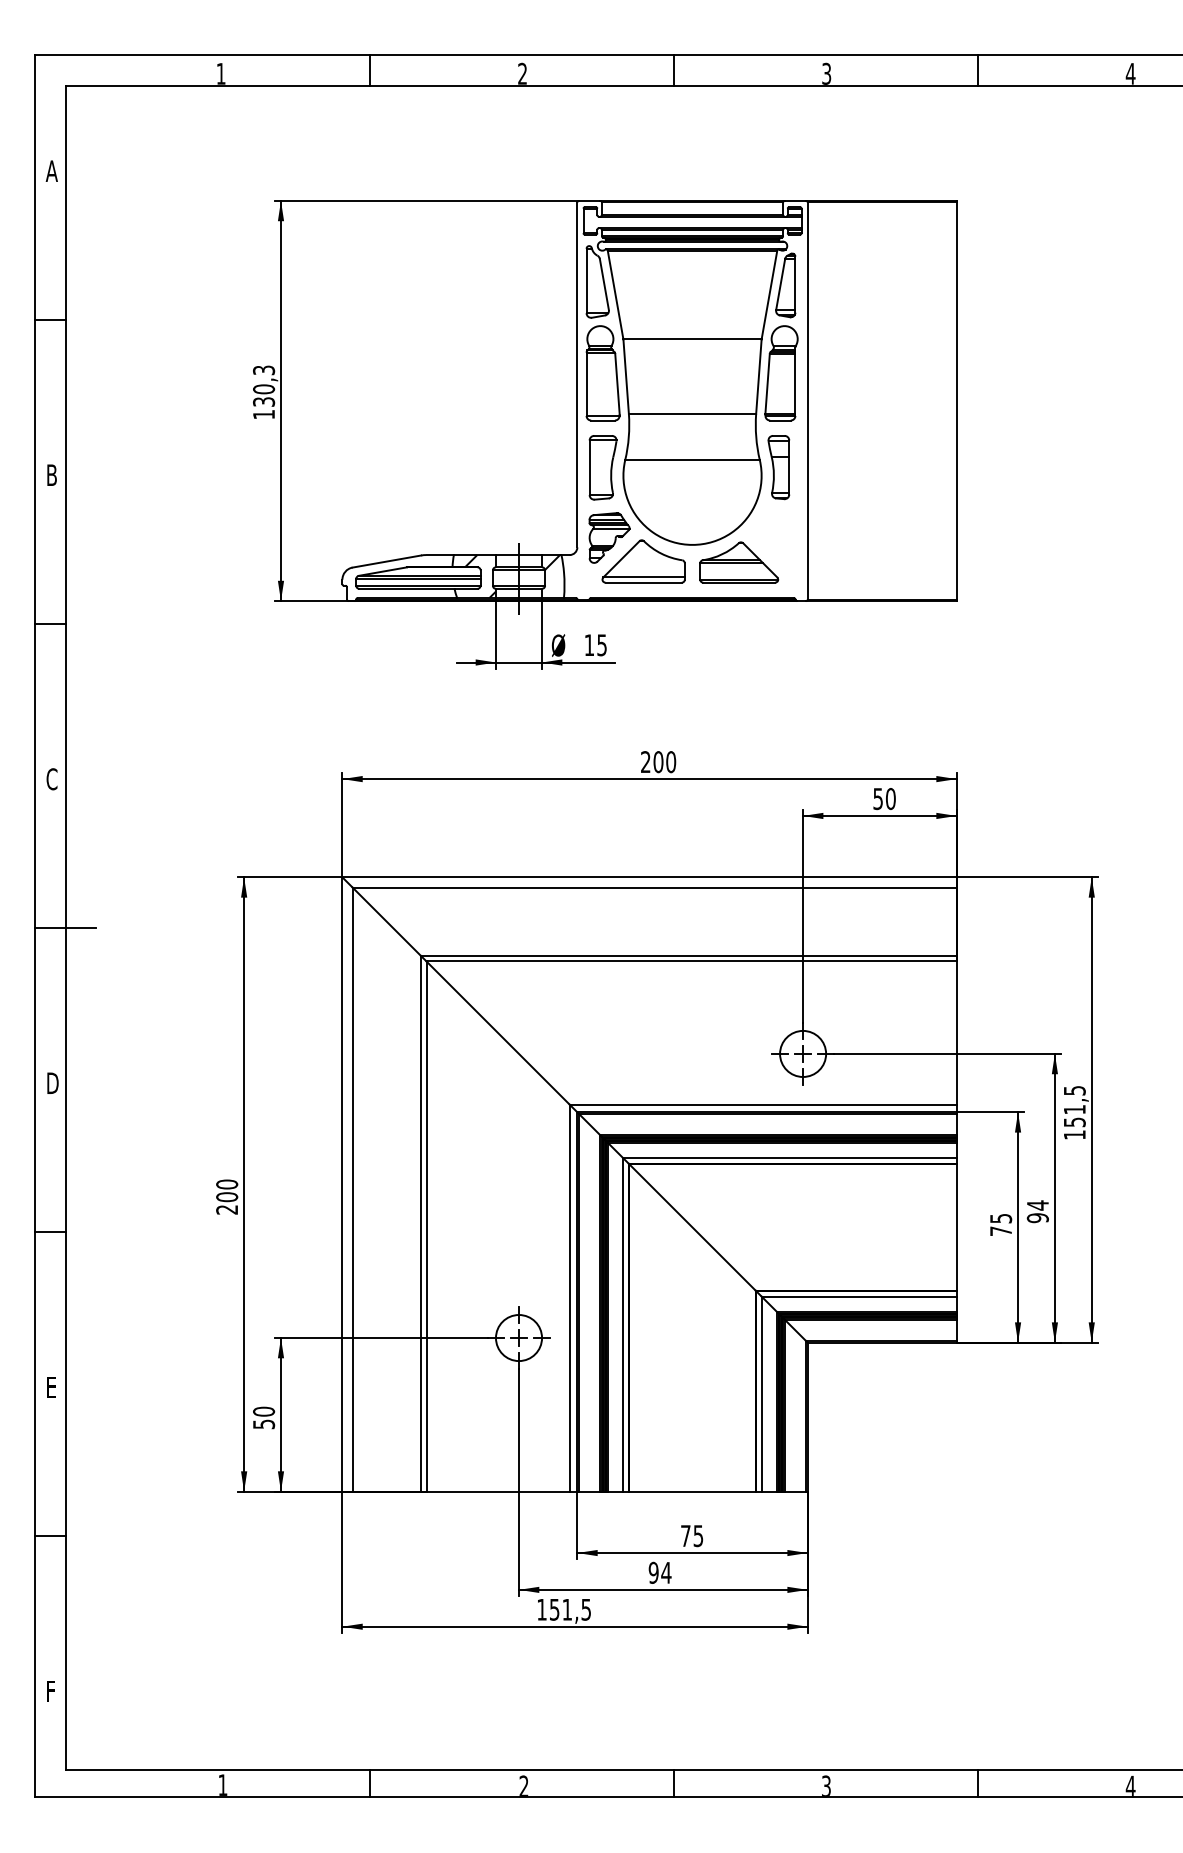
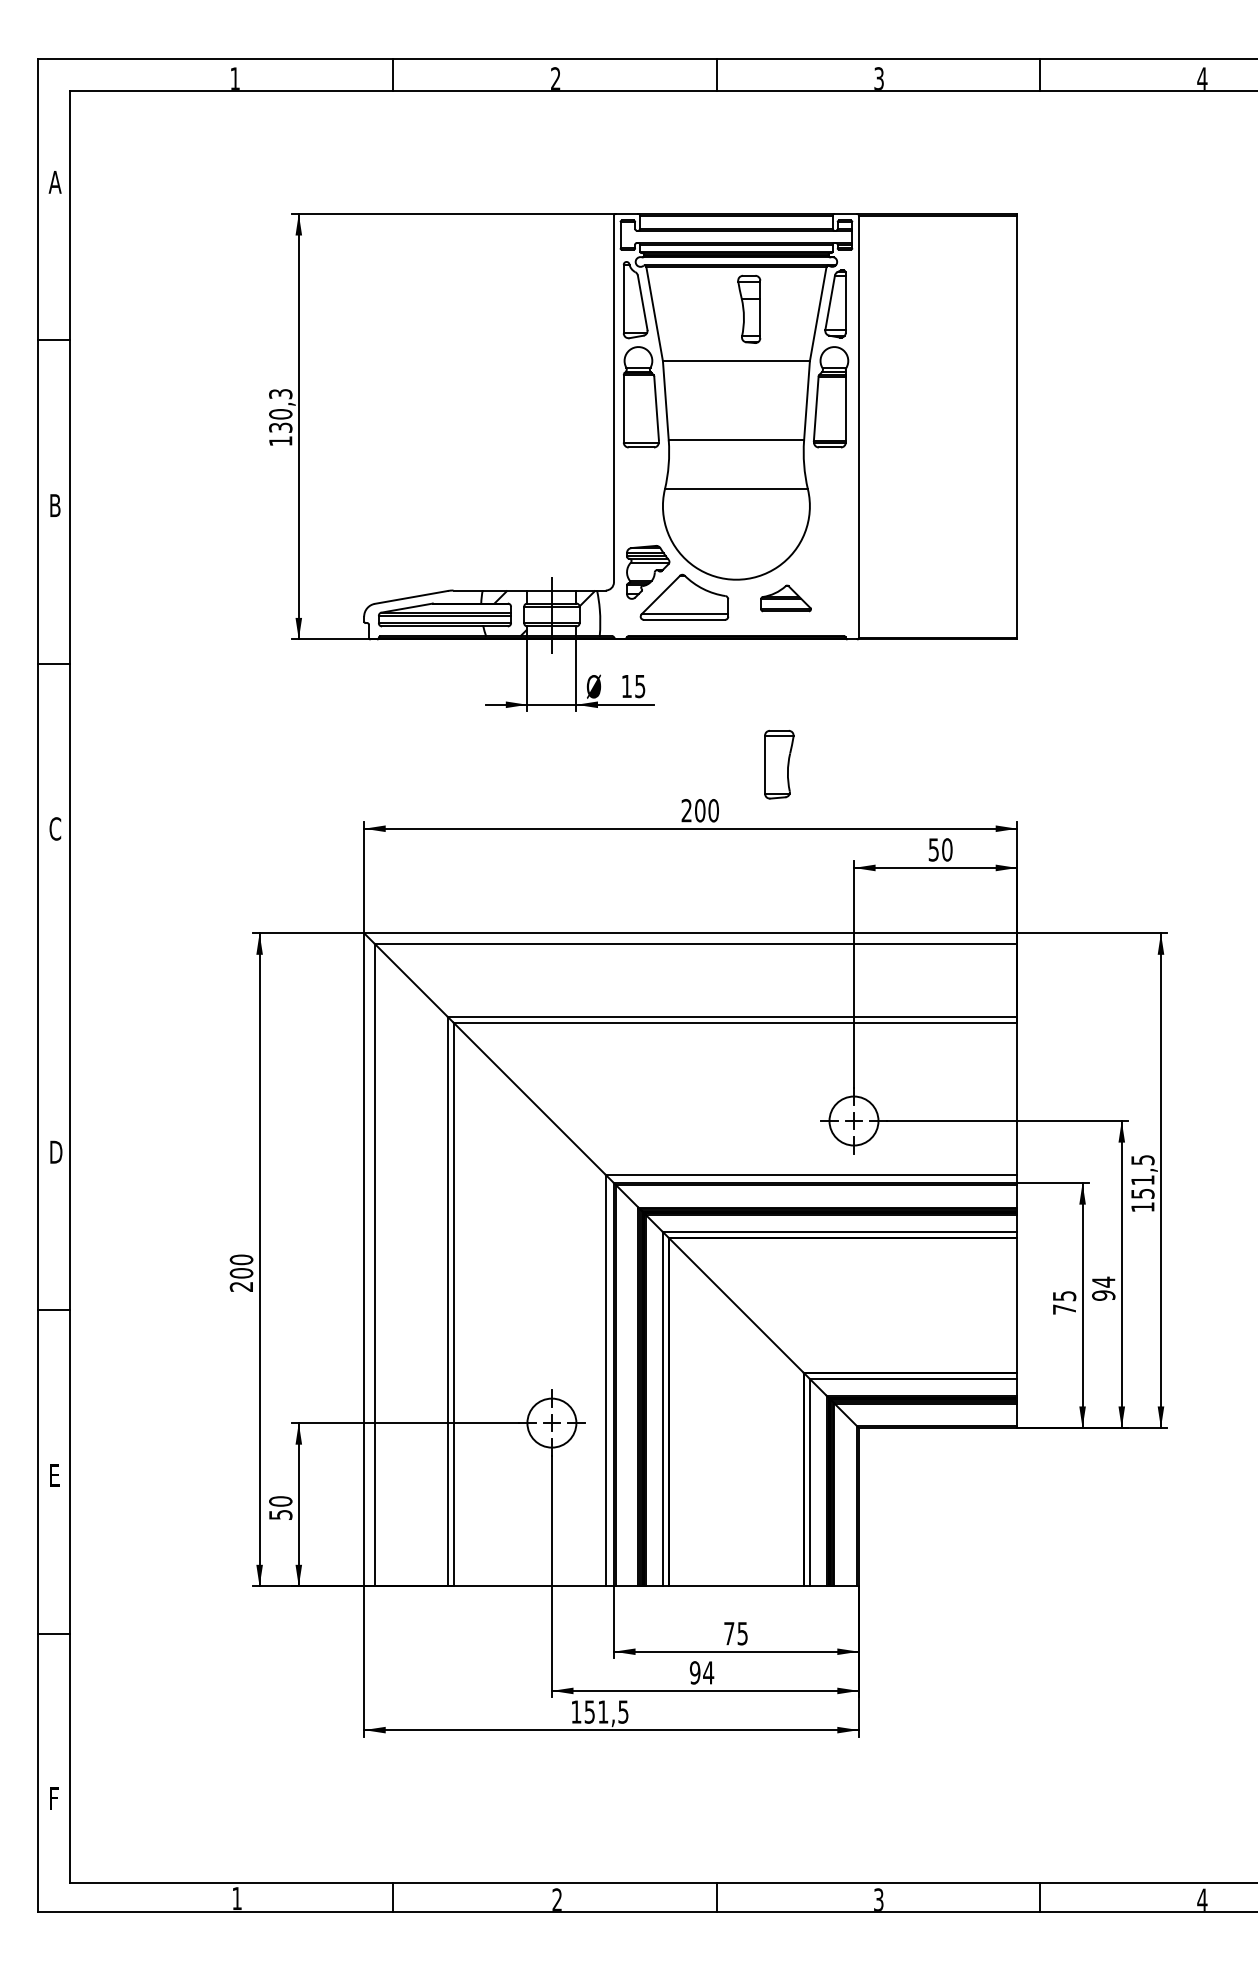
part: (779, 466) -> (749, 308), moved
part: (603, 467) -> (779, 764), moved
part: (738, 562) -> (785, 598), size x0.6
line: (65, 928) -> (69, 987), removed

